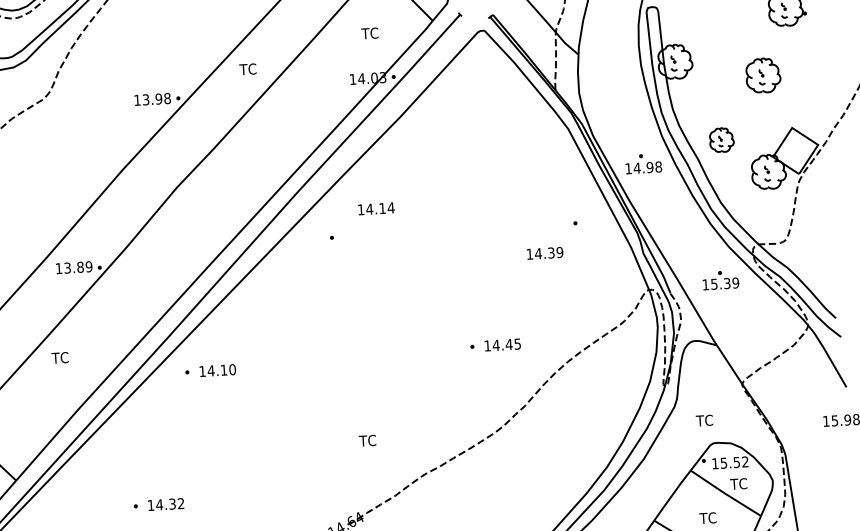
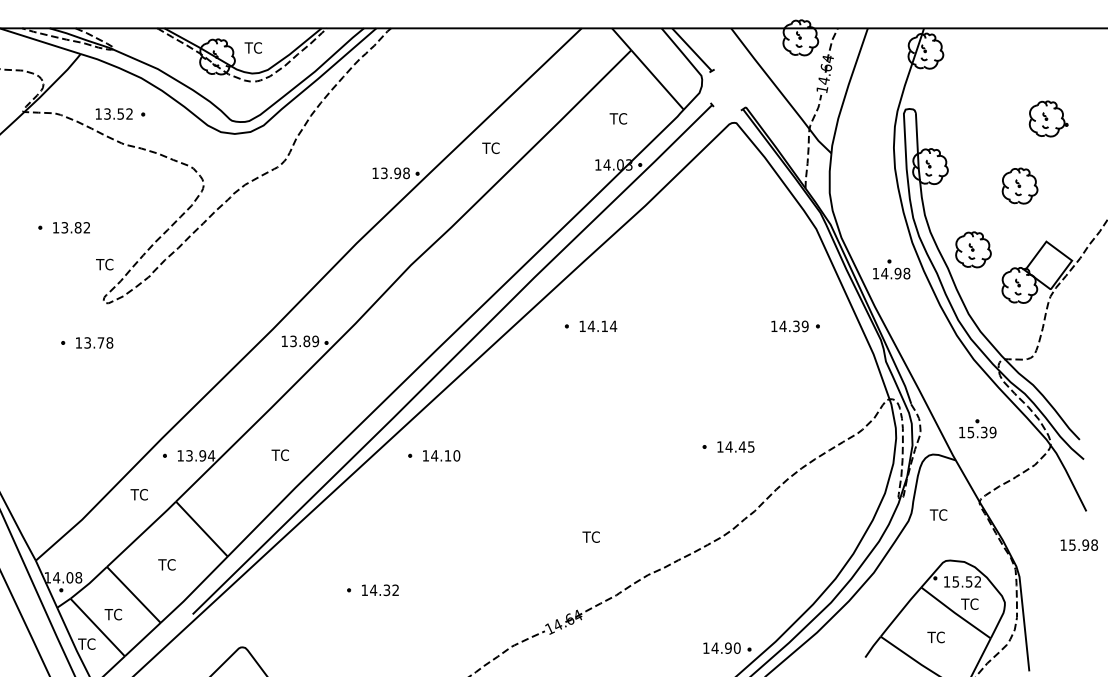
part: (721, 139) -> (973, 249), size x1.43
text: (376, 207) -> (598, 325), moved
text: (544, 253) -> (789, 326), moved
part: (720, 280) -> (977, 428), moved
text: (59, 357) -> (279, 454), moved
text: (704, 420) -> (938, 514), moved

